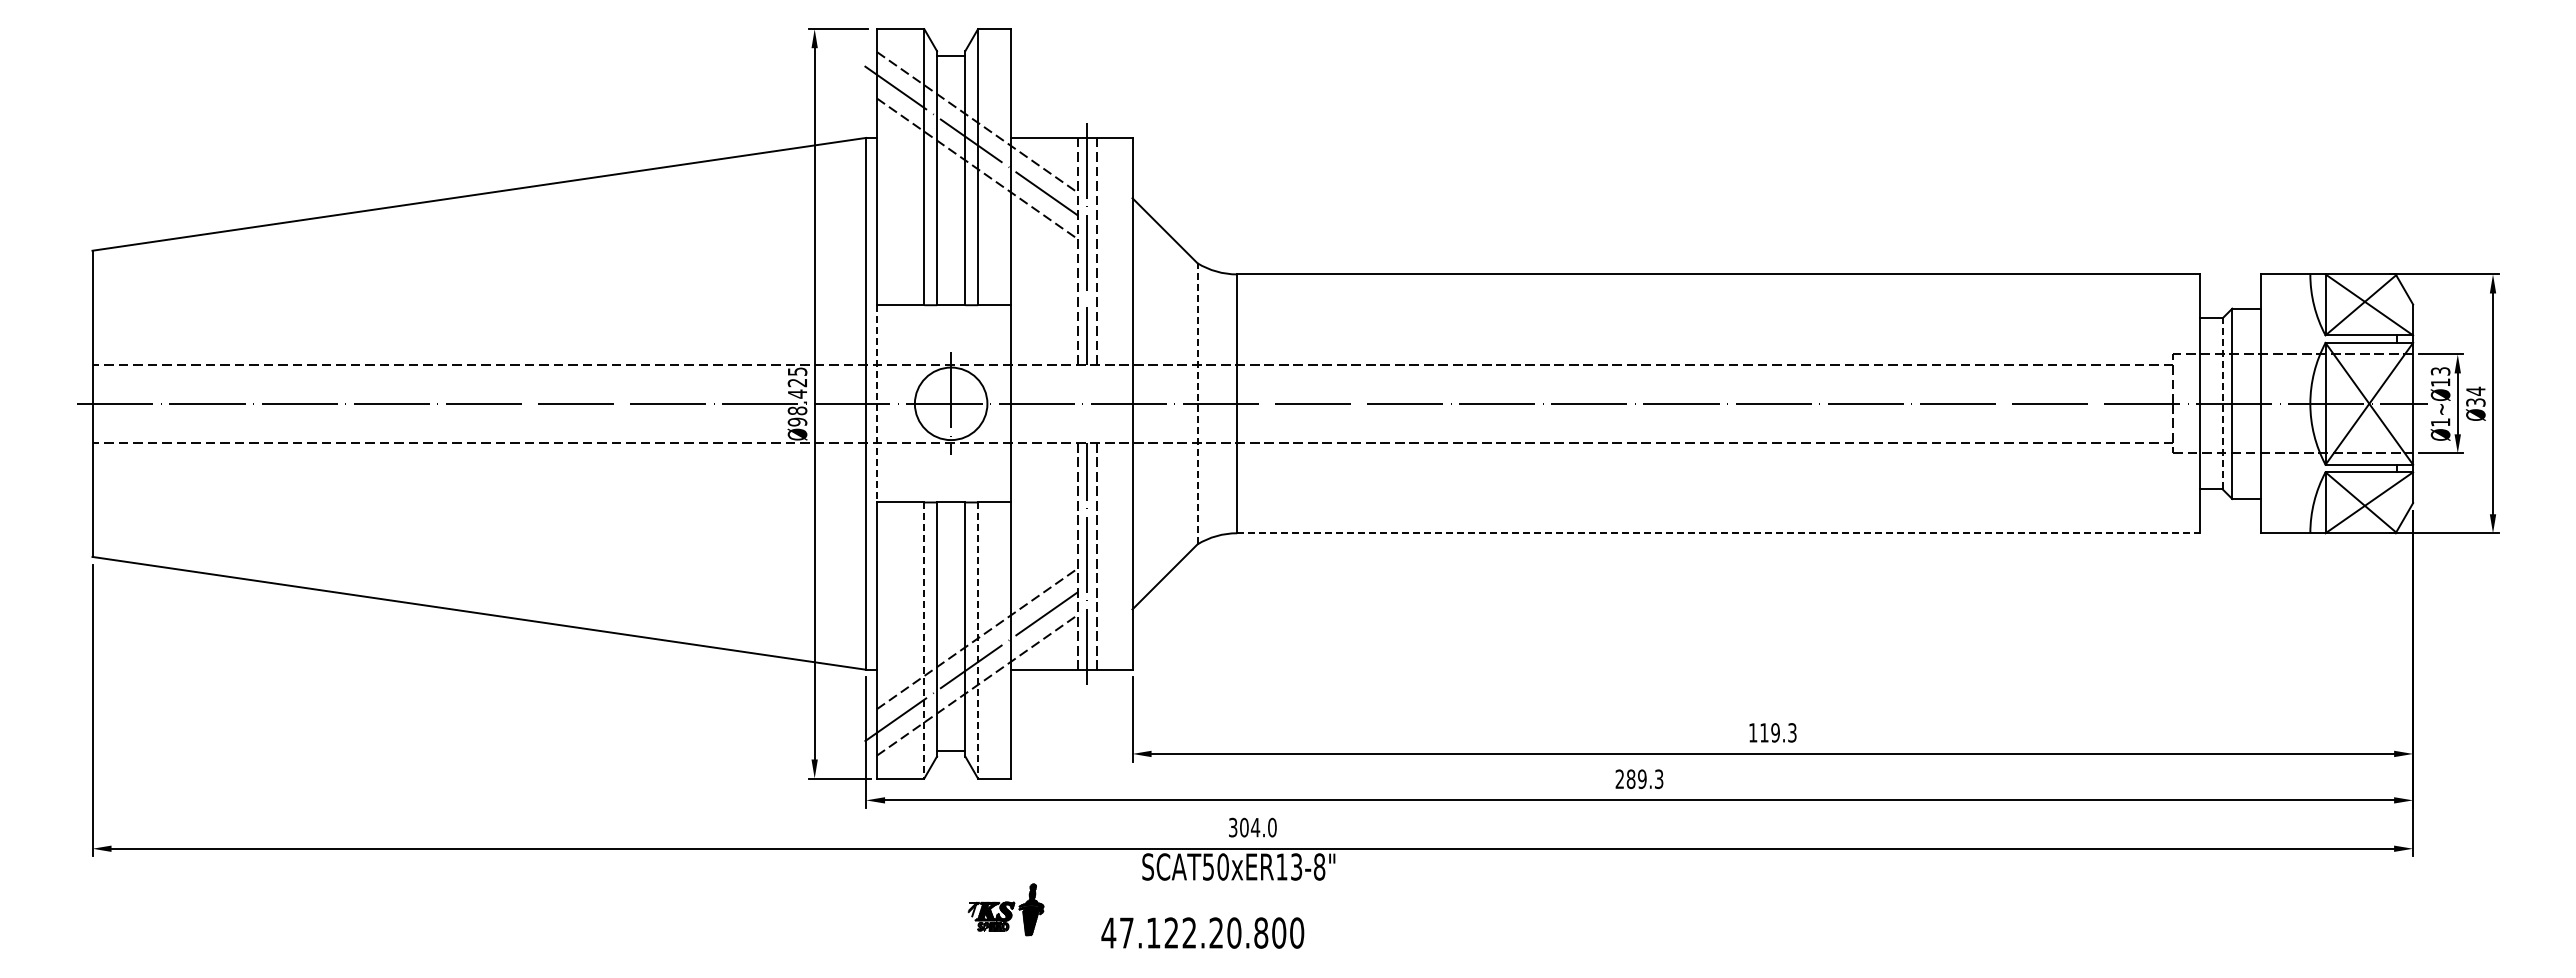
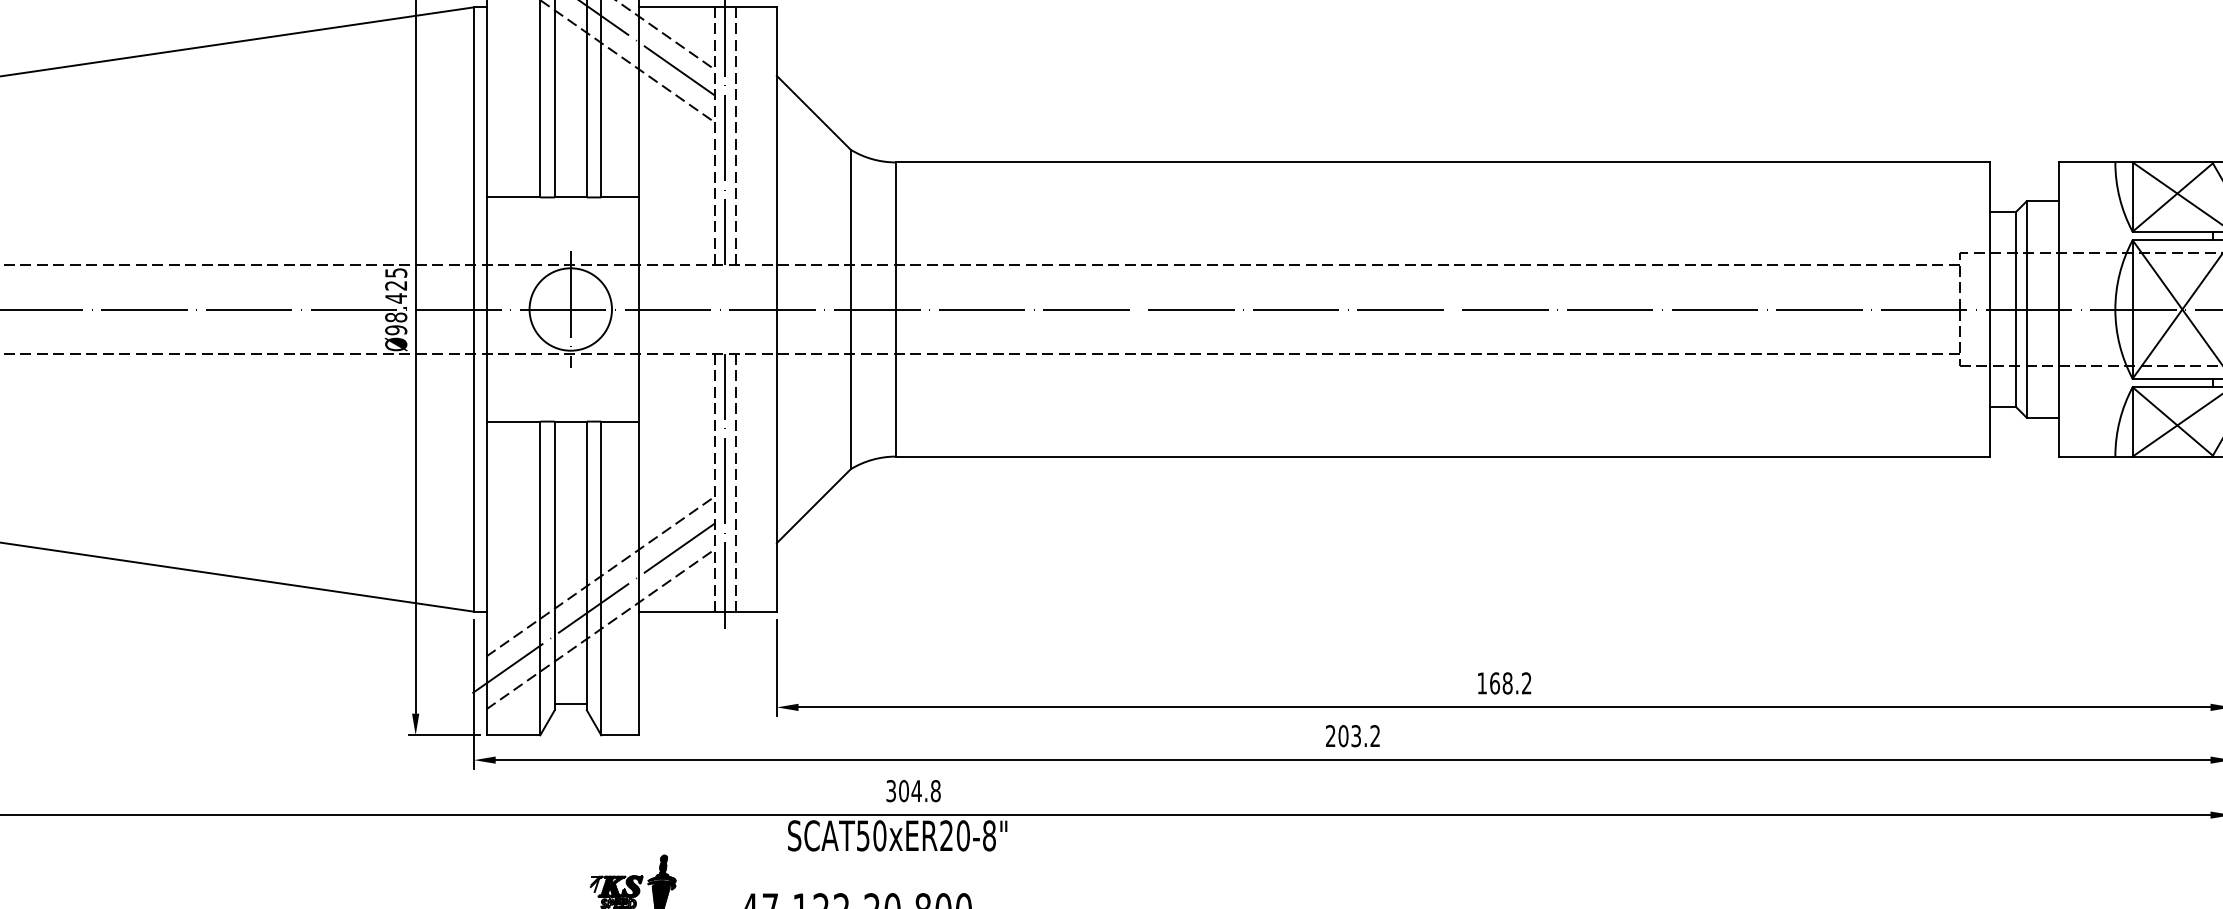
line: (877, 403) -> (487, 309), dashed -> solid
line: (1197, 403) -> (850, 309), dashed -> solid
line: (2222, 403) -> (2015, 309), dashed -> solid
line: (1719, 533) -> (1443, 456), dashed -> solid
line: (924, 640) -> (540, 578), dashed -> solid
line: (978, 640) -> (601, 578), dashed -> solid
text: (1778, 732) -> (1510, 683), 119.3 -> 168.2
text: (1644, 779) -> (1358, 736), 289.3 -> 203.2
text: (1272, 827) -> (935, 790), 304.0 -> 304.8
text: (1289, 866) -> (955, 835), SCAT50xER13-8" -> SCAT50xER20-8"

